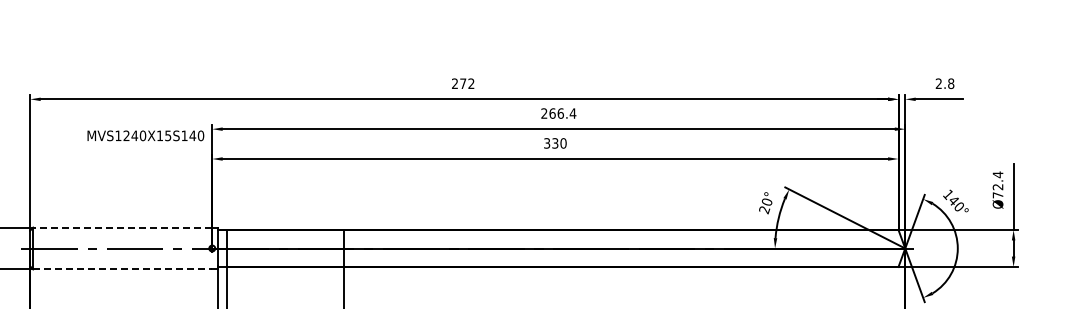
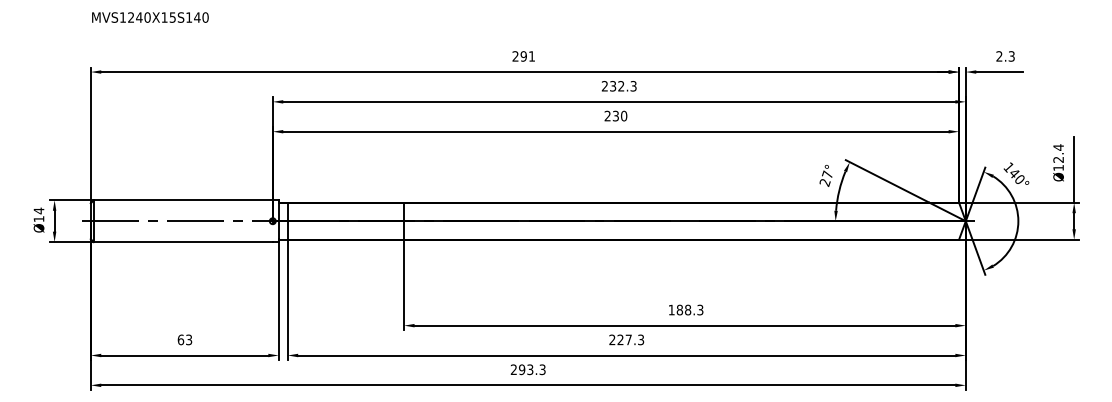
text: (466, 83) -> (527, 56), 272 -> 291
text: (950, 83) -> (1011, 56), 2.8 -> 2.3
text: (562, 113) -> (623, 86), 266.4 -> 232.3
text: (145, 135) -> (150, 17), moved
text: (546, 143) -> (607, 116), 330 -> 230
text: (997, 194) -> (1058, 167), Ø72.4 -> Ø12.4
text: (766, 201) -> (827, 174), 20° -> 27°
line: (122, 227) -> (183, 200), dashed -> solid
line: (122, 269) -> (183, 242), dashed -> solid

